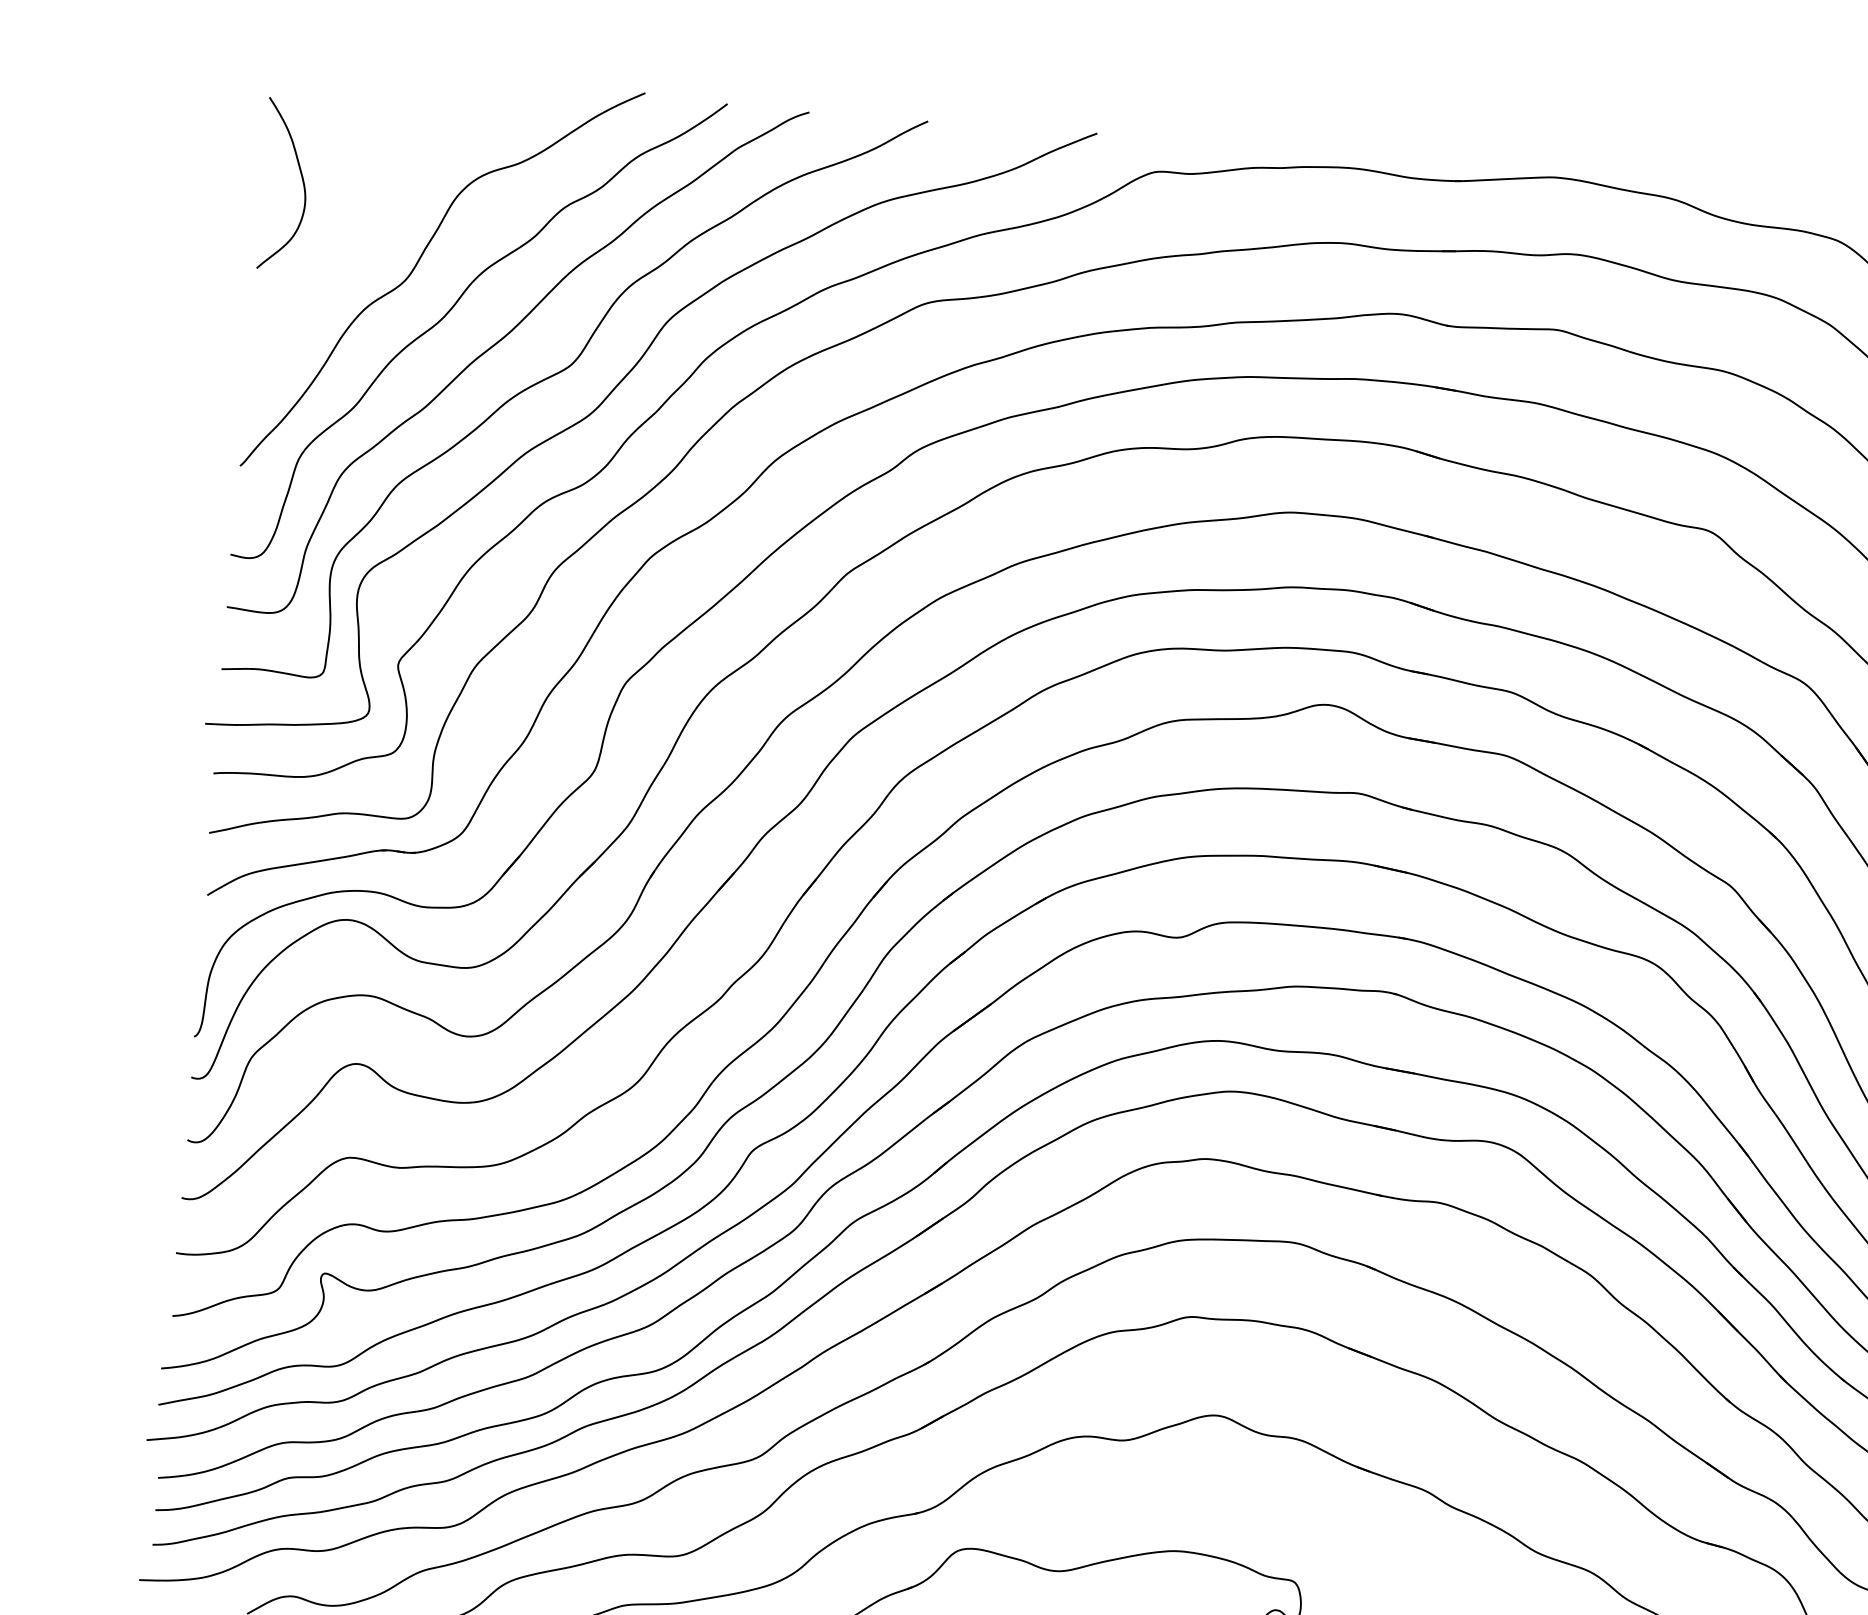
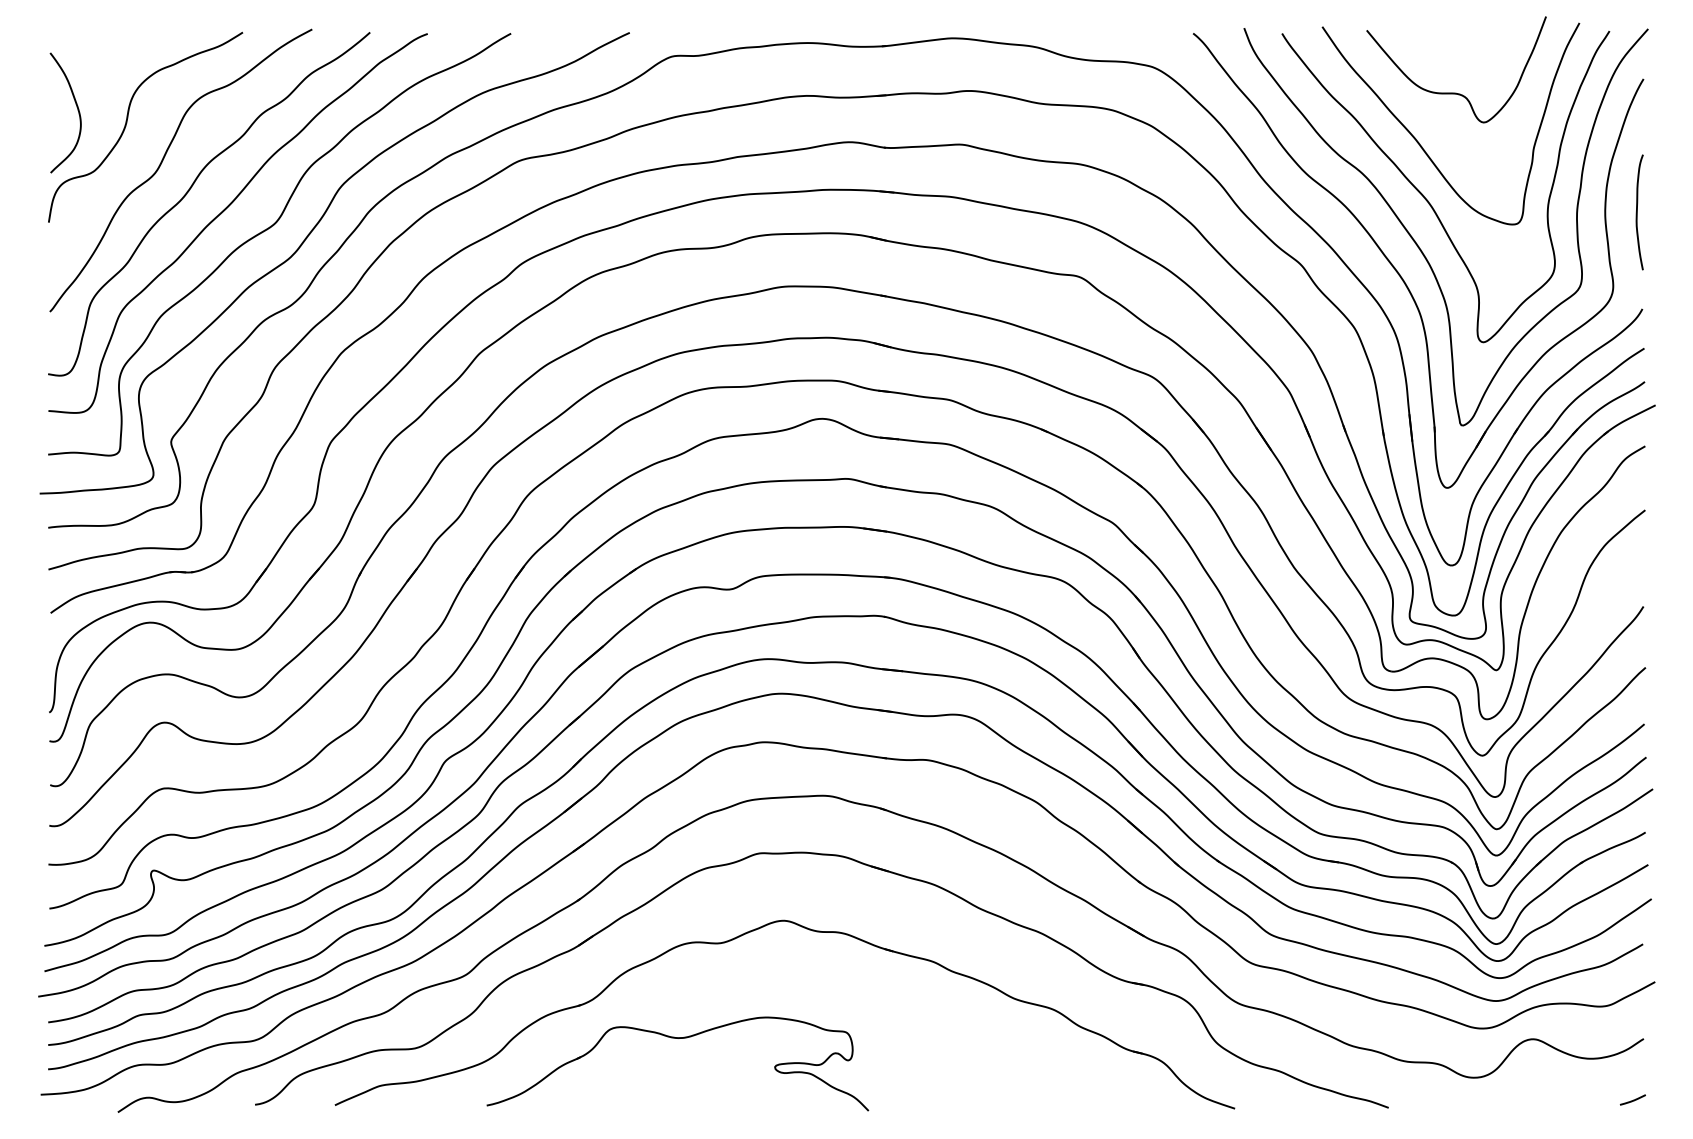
curve: (371, 206) -> (127, 123), added

